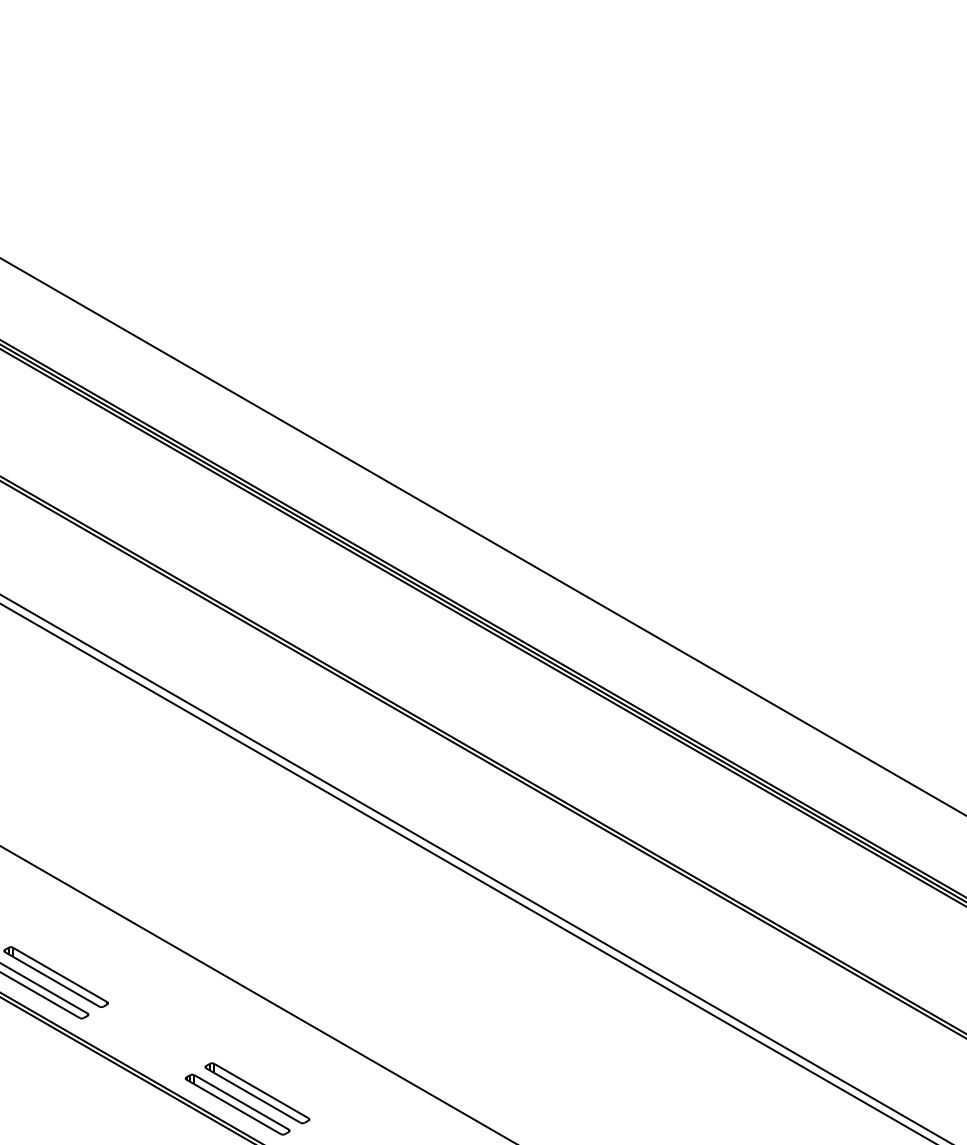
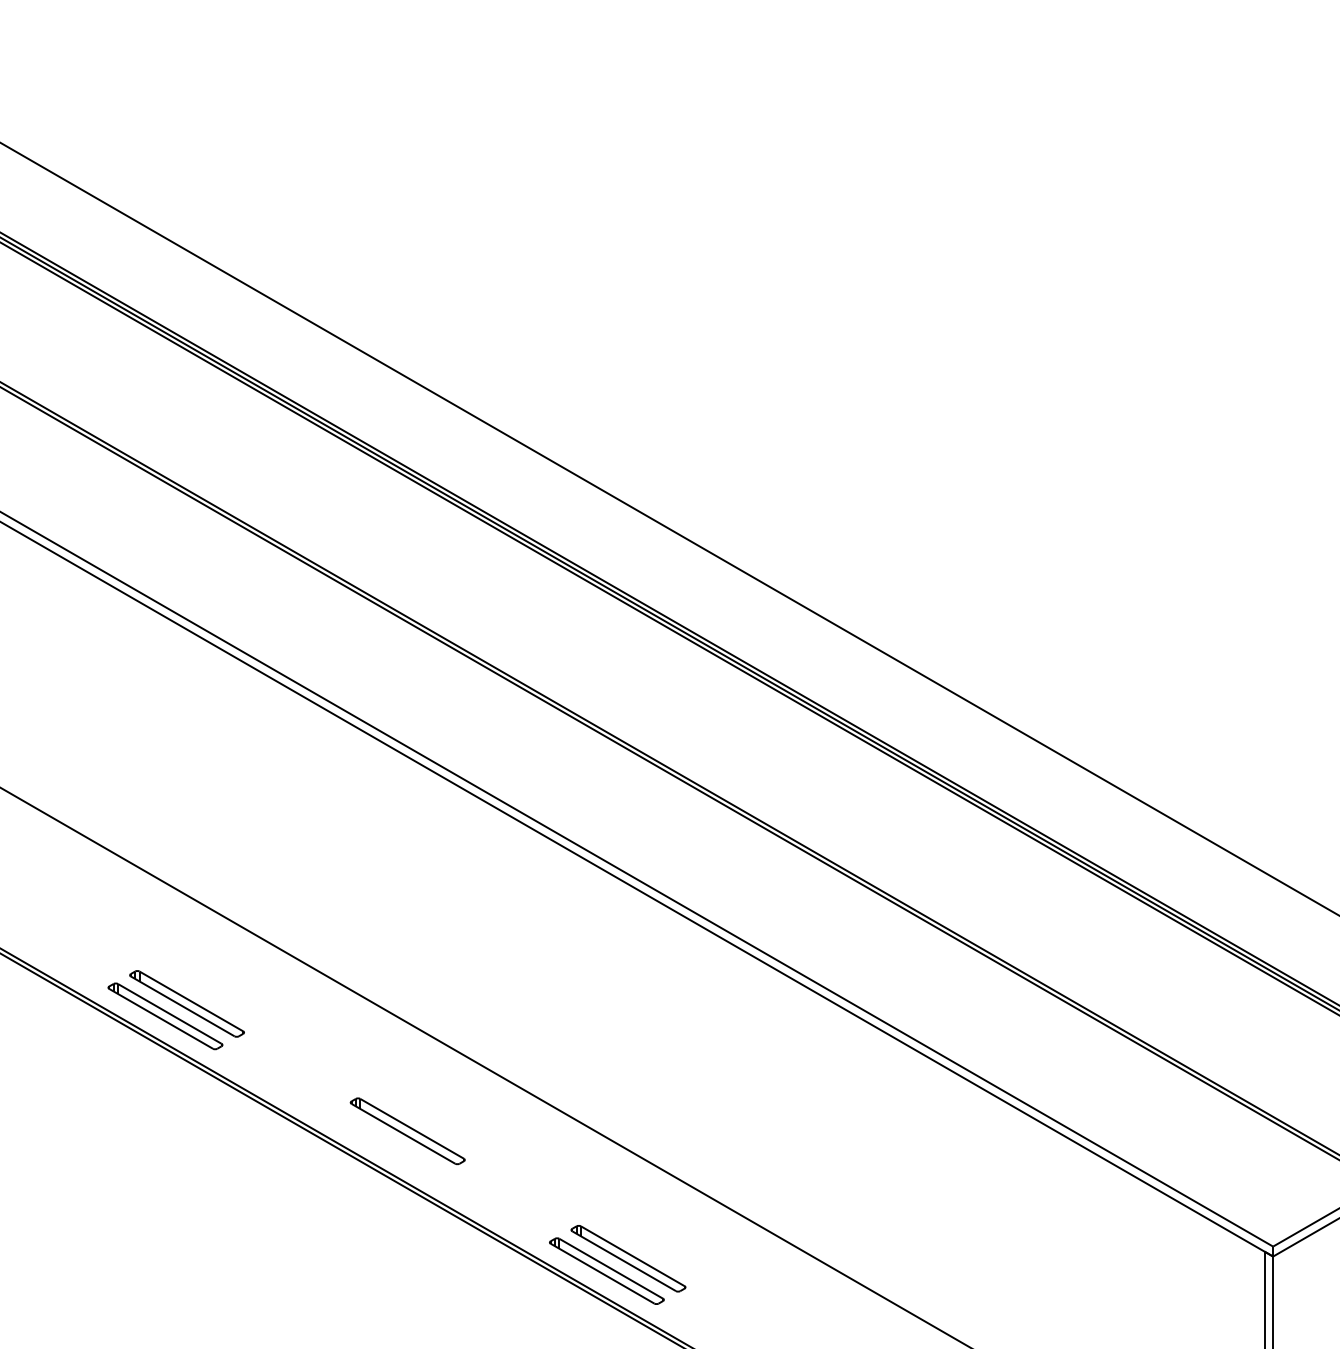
part: (237, 1104) -> (386, 1143), removed

